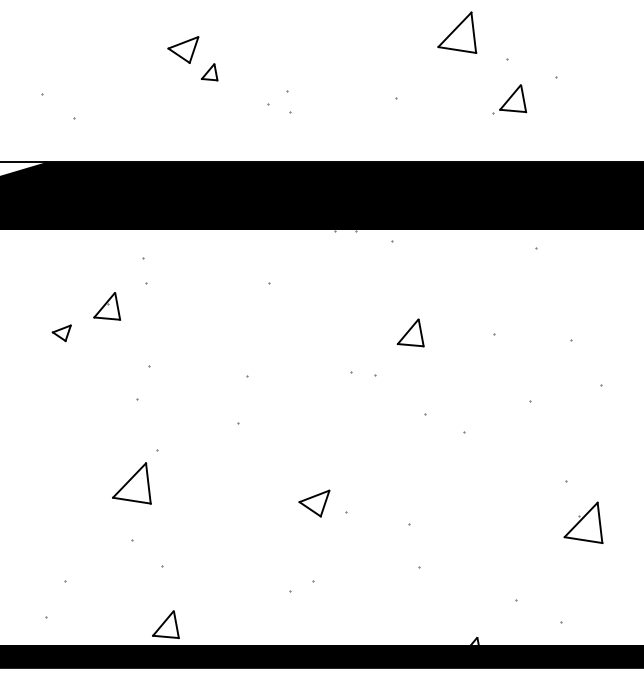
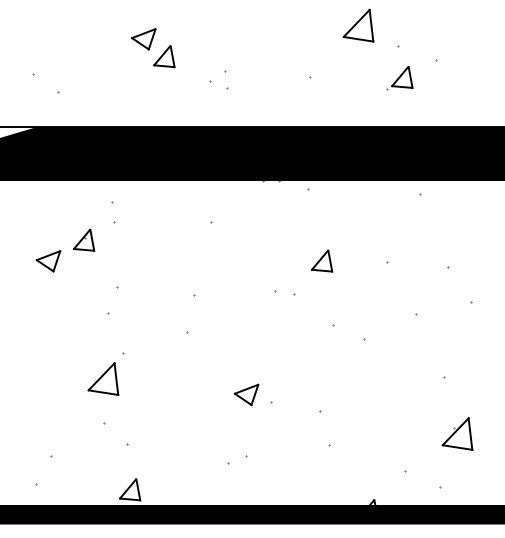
part: (209, 71) -> (164, 56), size x1.67
part: (61, 333) -> (48, 261), size x1.67
part: (583, 522) -> (457, 433), moved

